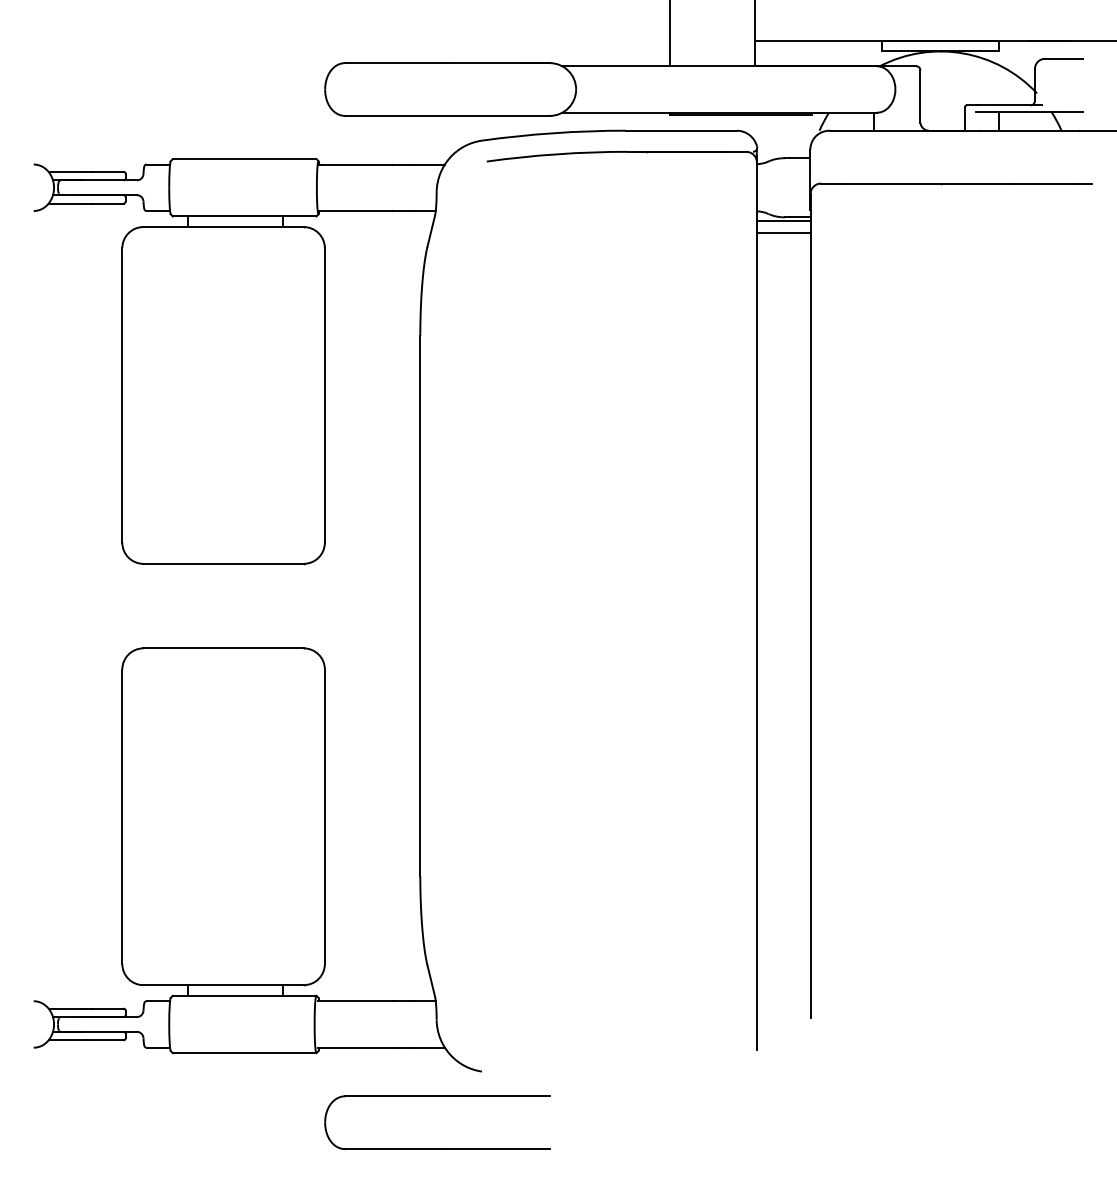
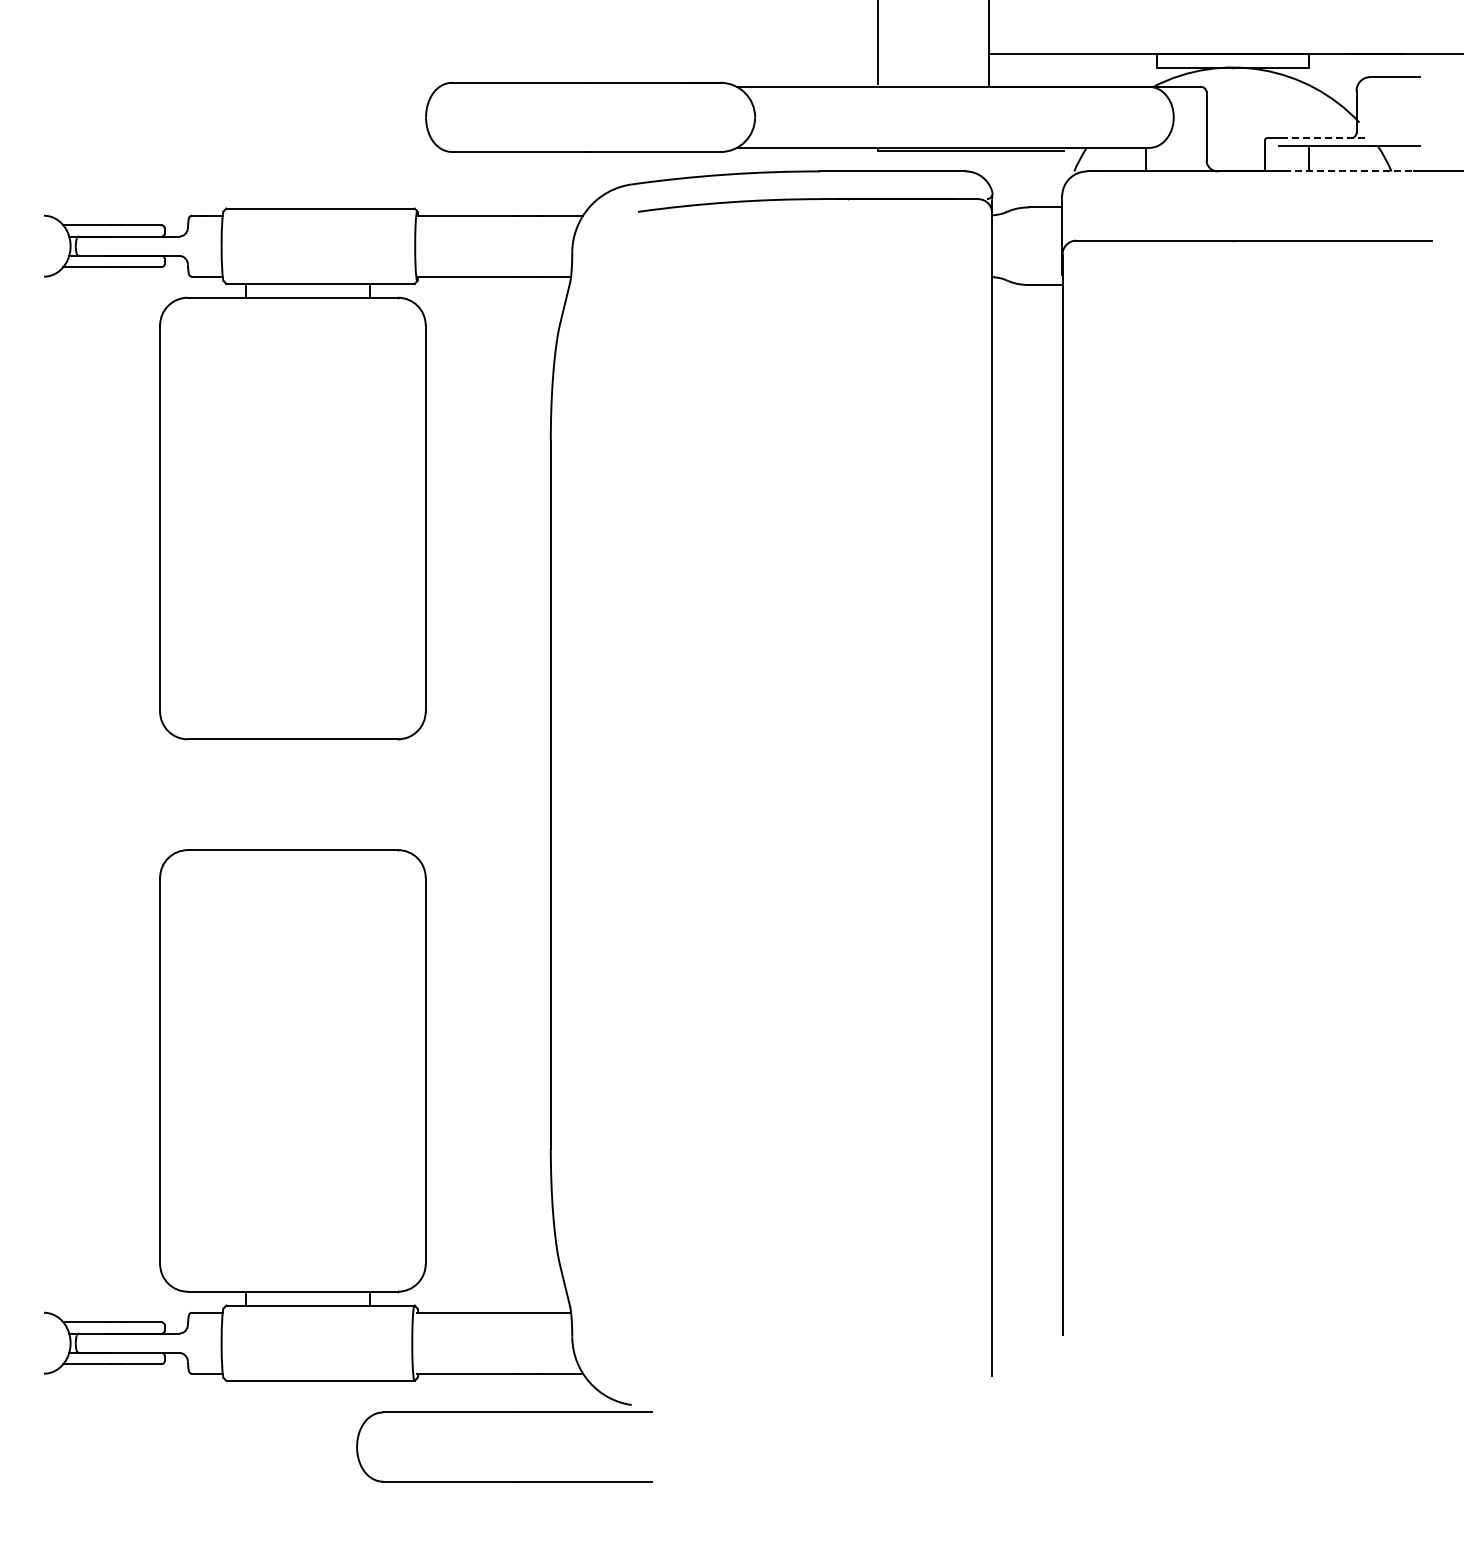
line: (1008, 105) -> (1322, 138), solid -> dashed
line: (1029, 130) -> (1349, 171), solid -> dashed
line: (783, 220) -> (1027, 289), removed
line: (783, 232) -> (1026, 305), removed
part: (437, 1096) -> (504, 1412), moved

